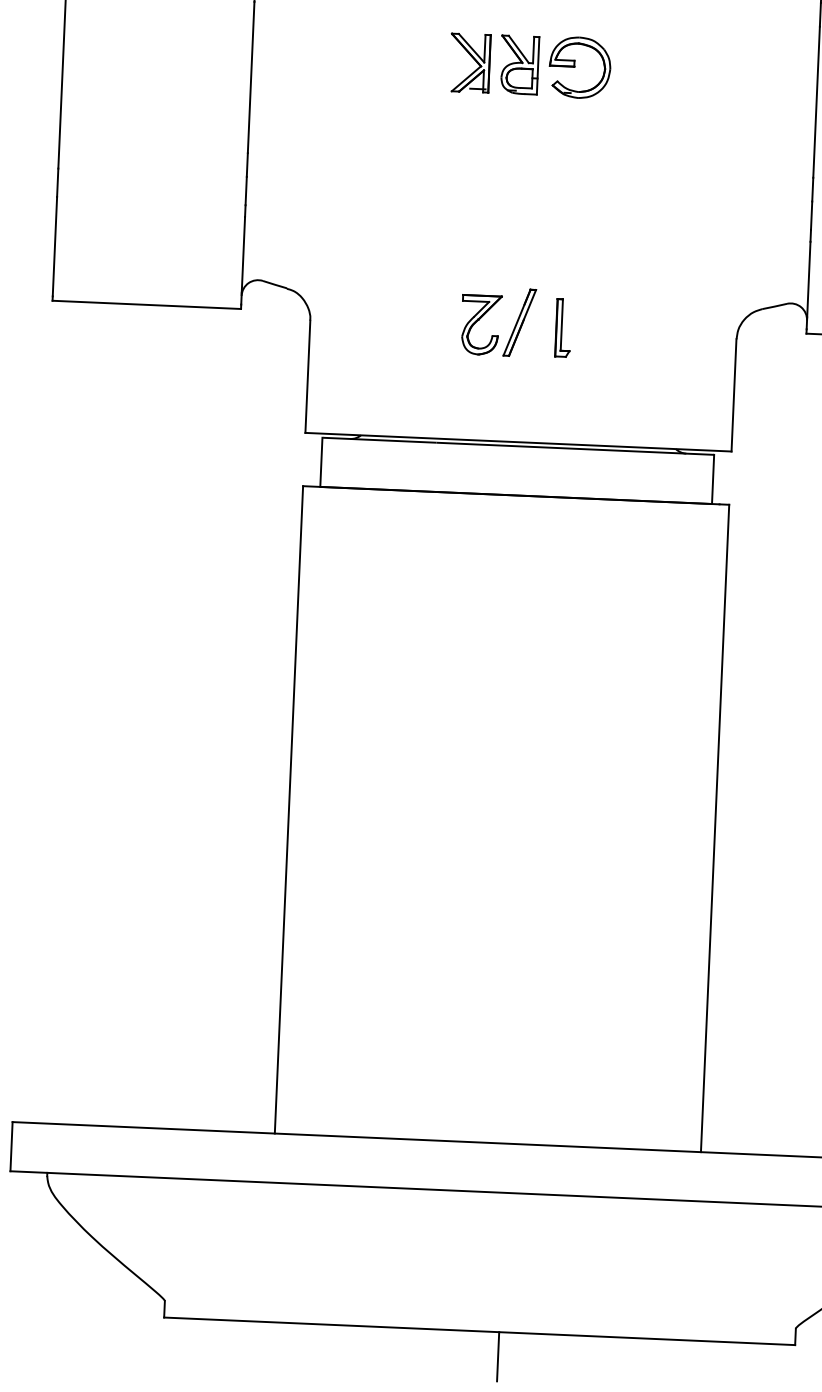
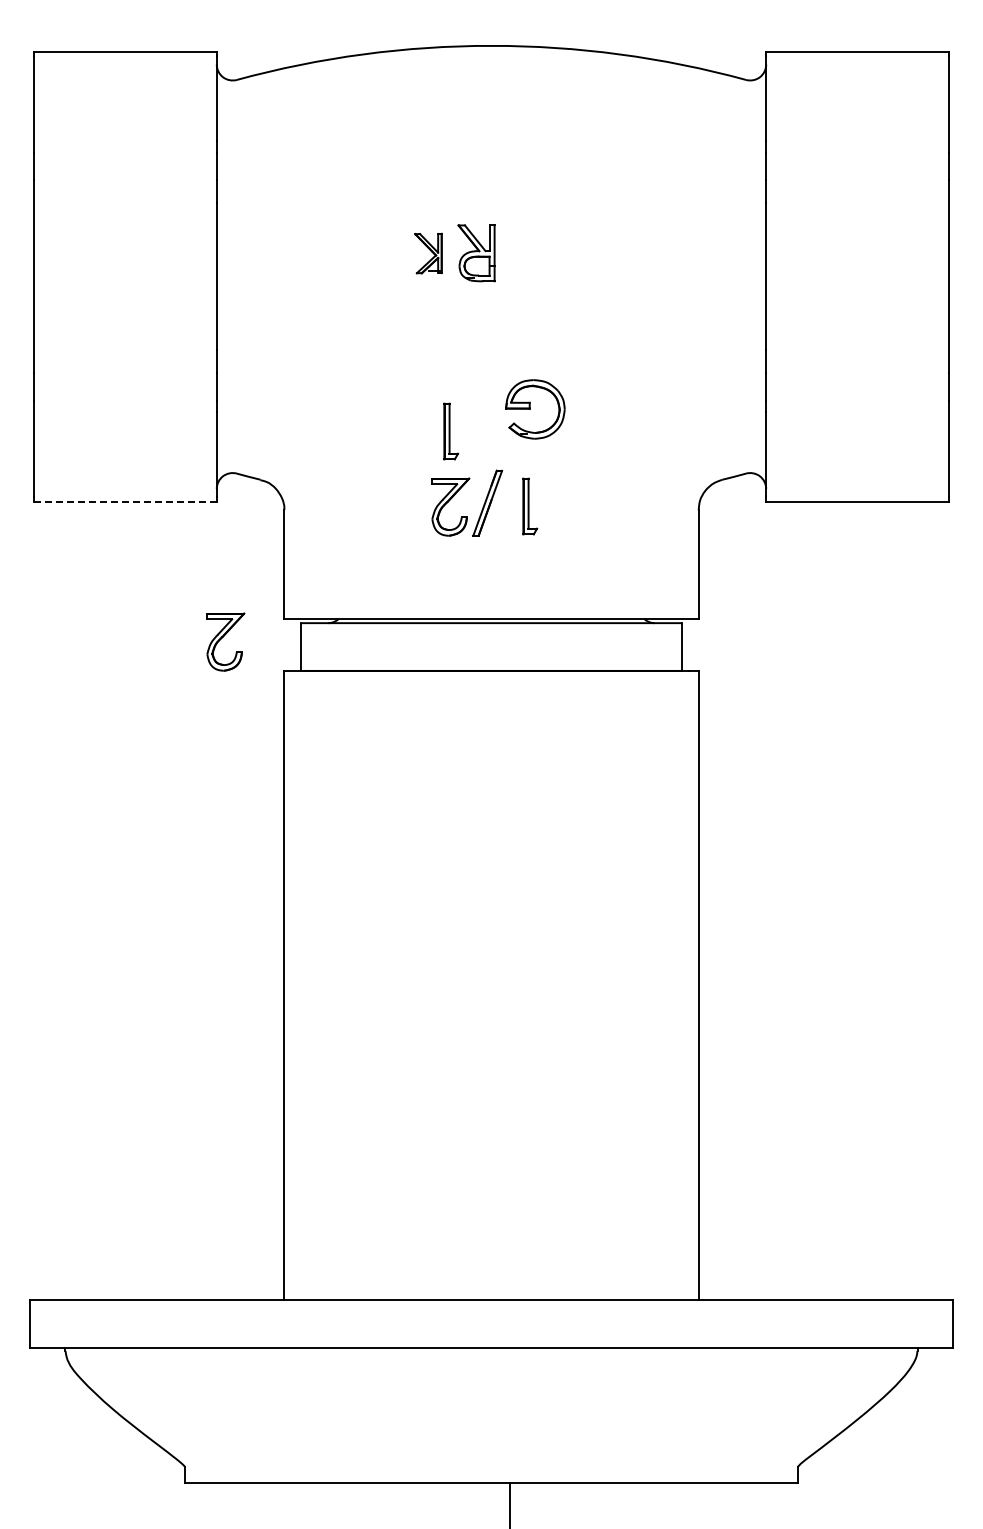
part: (470, 63) -> (428, 253), size x0.7
part: (580, 67) -> (535, 409), moved
part: (485, 247) -> (451, 431), added
line: (147, 304) -> (125, 501), solid -> dashed
part: (243, 453) -> (225, 641), added

